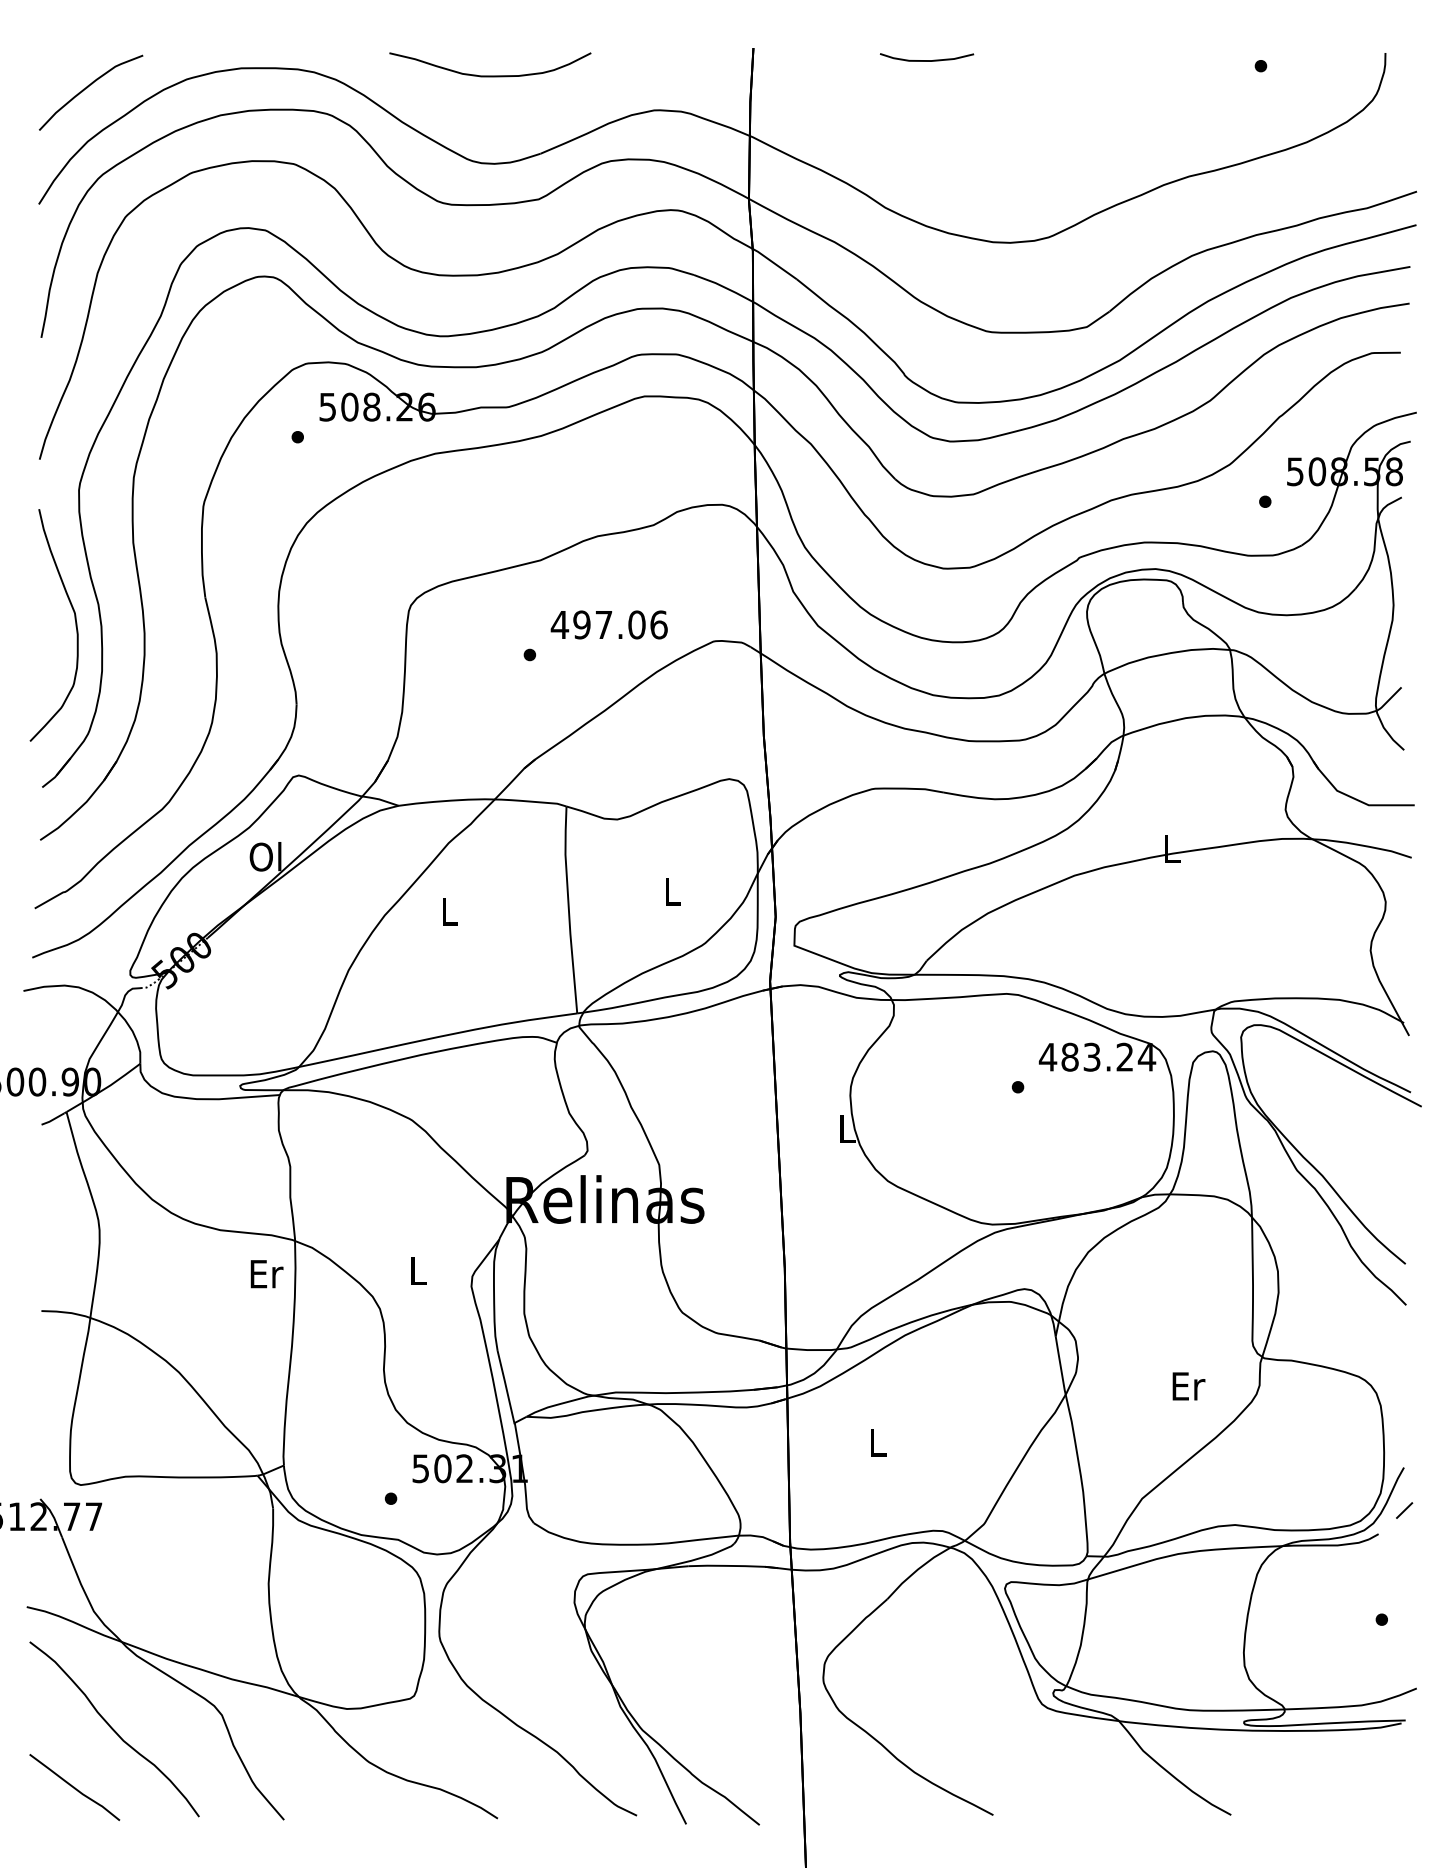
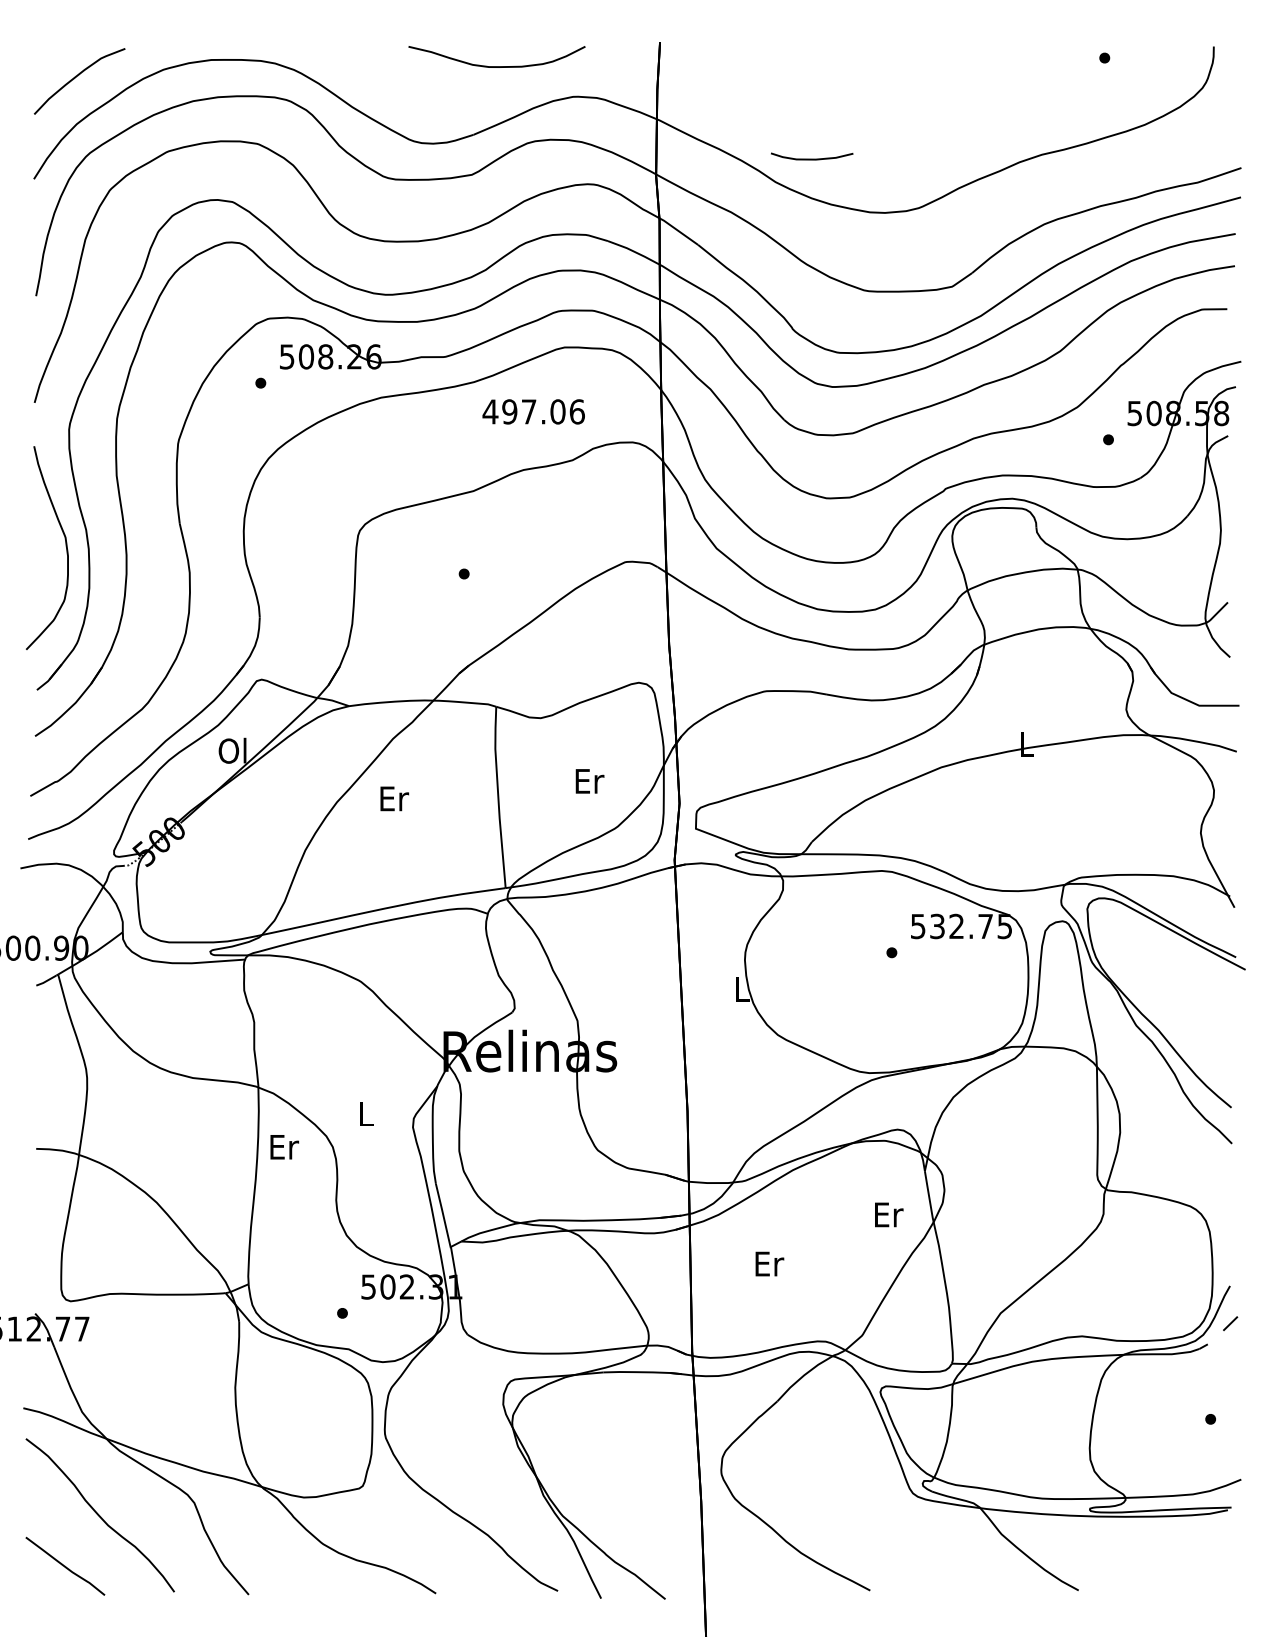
curve: (927, 60) -> (812, 159), moved
curve: (490, 75) -> (497, 66), moved
text: (608, 624) -> (533, 411), moved
text: (673, 891) -> (590, 781), L -> Er
text: (450, 911) -> (394, 798), L -> Er
text: (1097, 1056) -> (961, 925), 483.24 -> 532.75
text: (266, 1274) -> (284, 1147), moved
text: (1188, 1386) -> (888, 1214), moved
text: (878, 1442) -> (769, 1264), L -> Er

